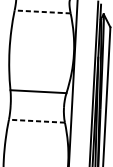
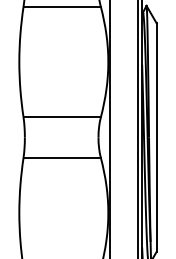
line: (42, 12) -> (62, 7), dashed -> solid
line: (37, 121) -> (62, 158), dashed -> solid

